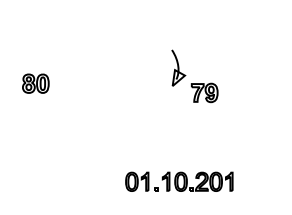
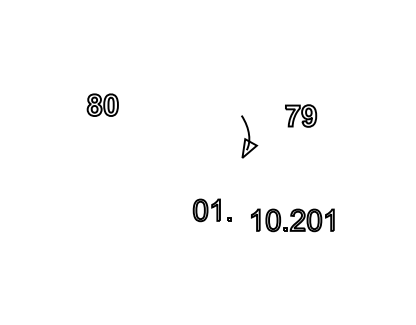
part: (178, 67) -> (249, 136), moved
part: (141, 181) -> (211, 210), moved

